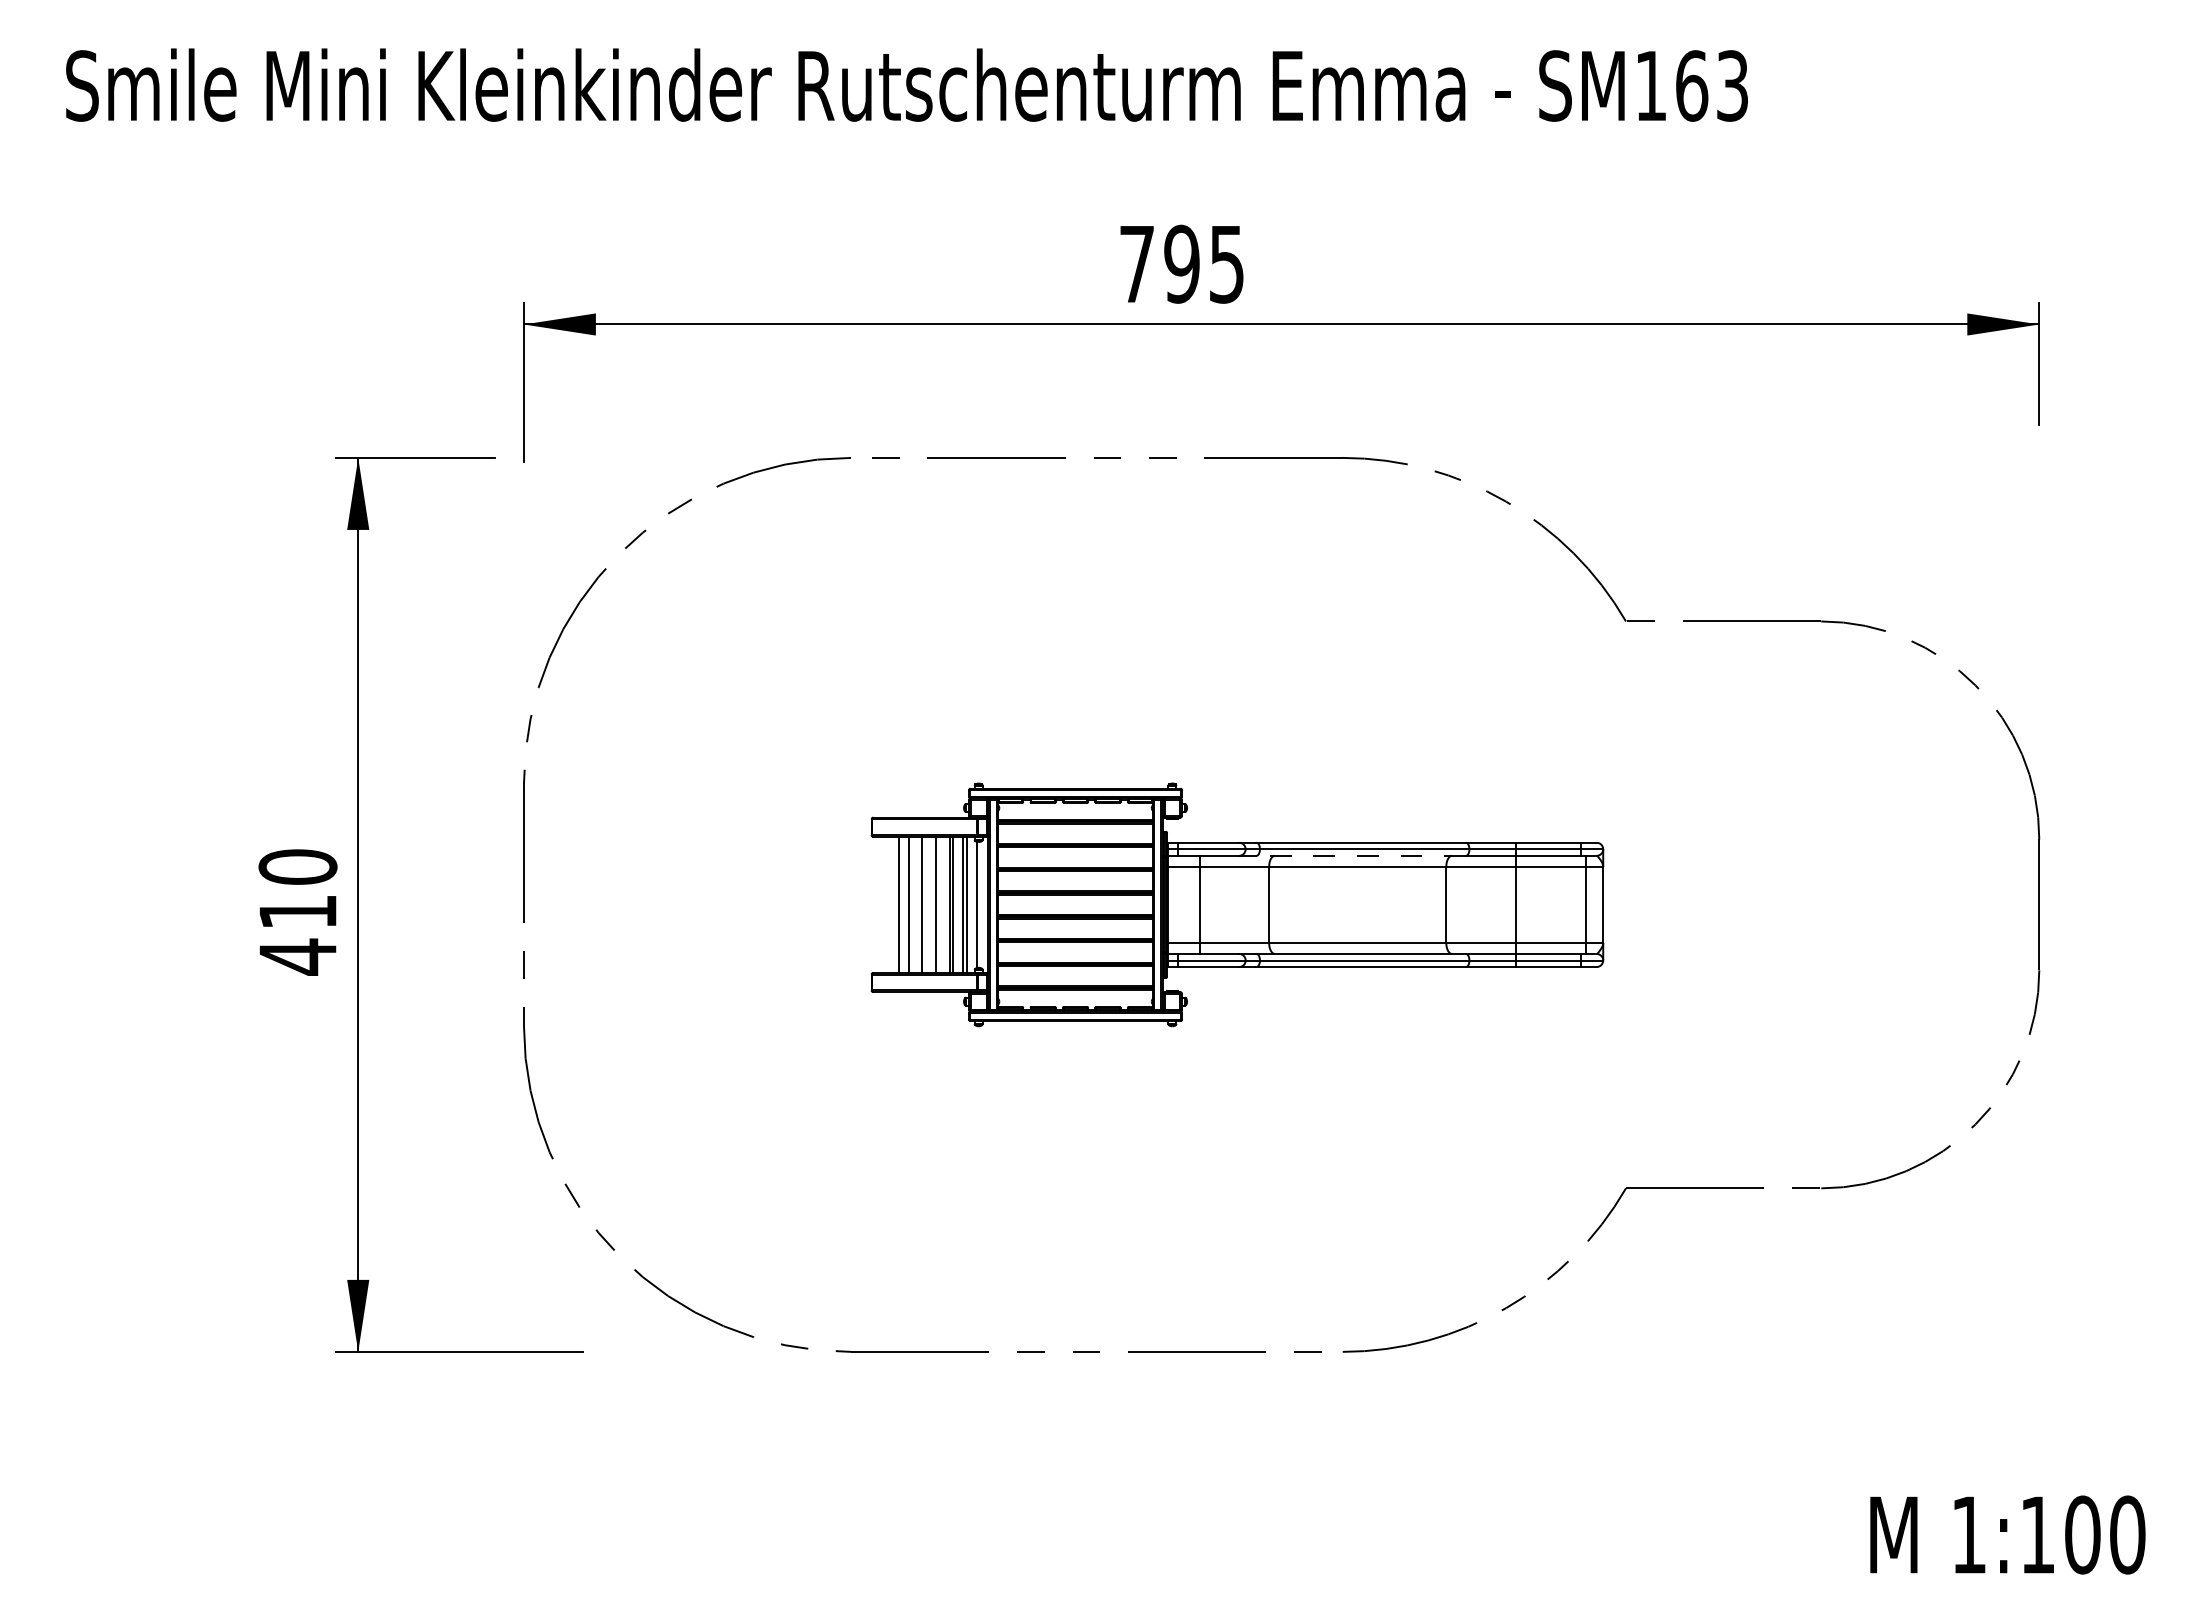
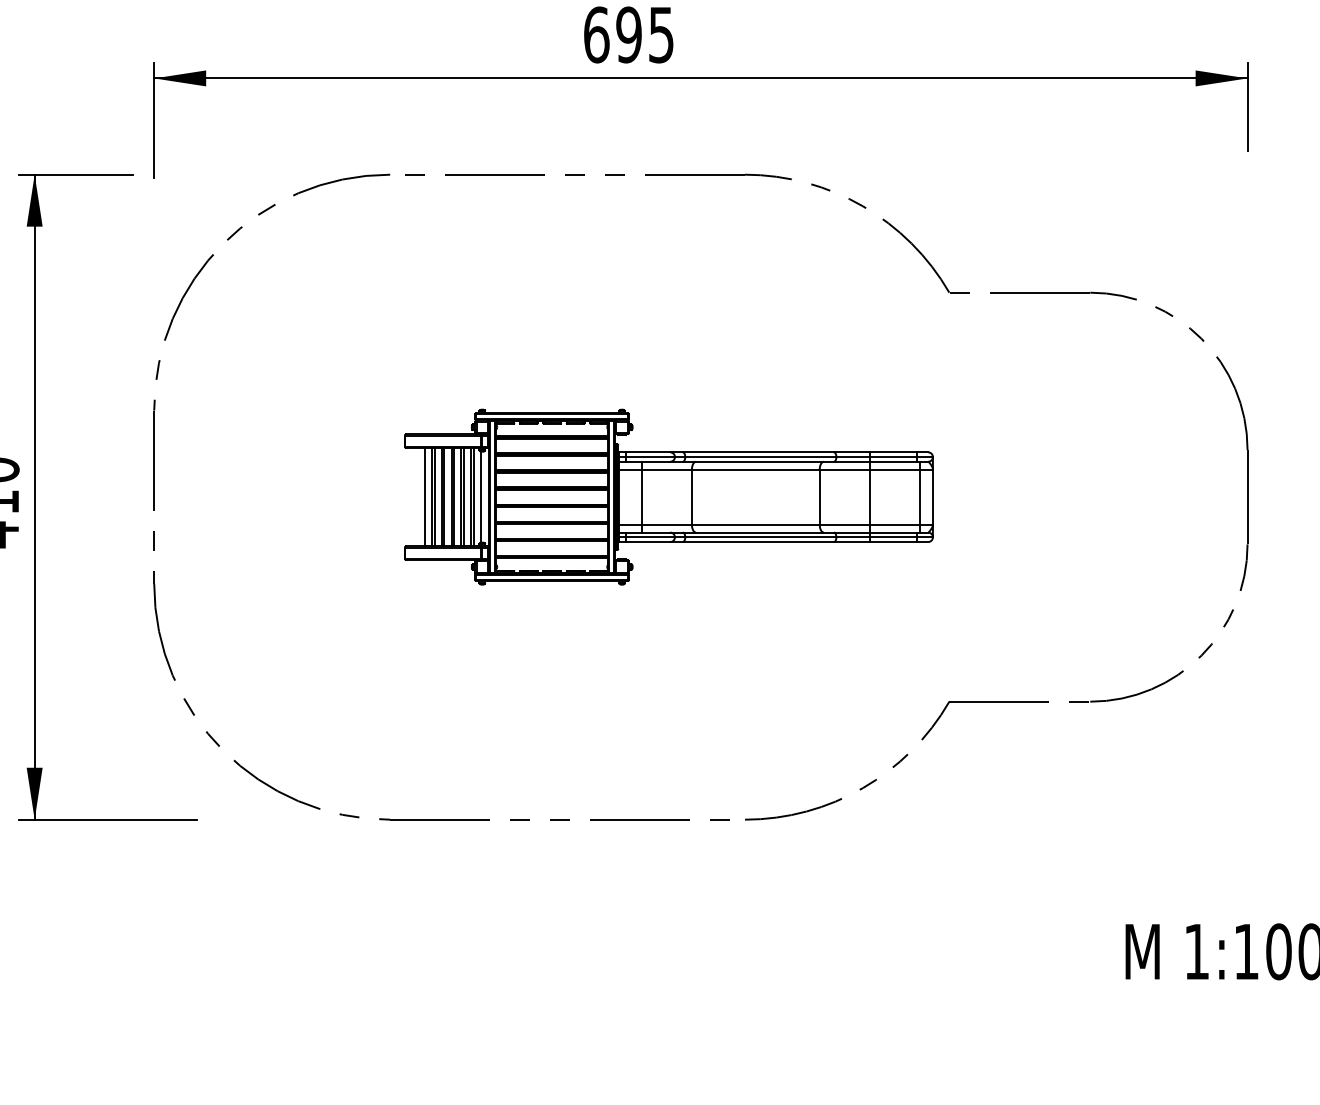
text: (1137, 263) -> (596, 34), 795 -> 695
line: (1361, 855) -> (758, 461), dashed -> solid
line: (912, 904) -> (434, 496), added
line: (926, 904) -> (444, 496), added
line: (939, 904) -> (454, 496), added

